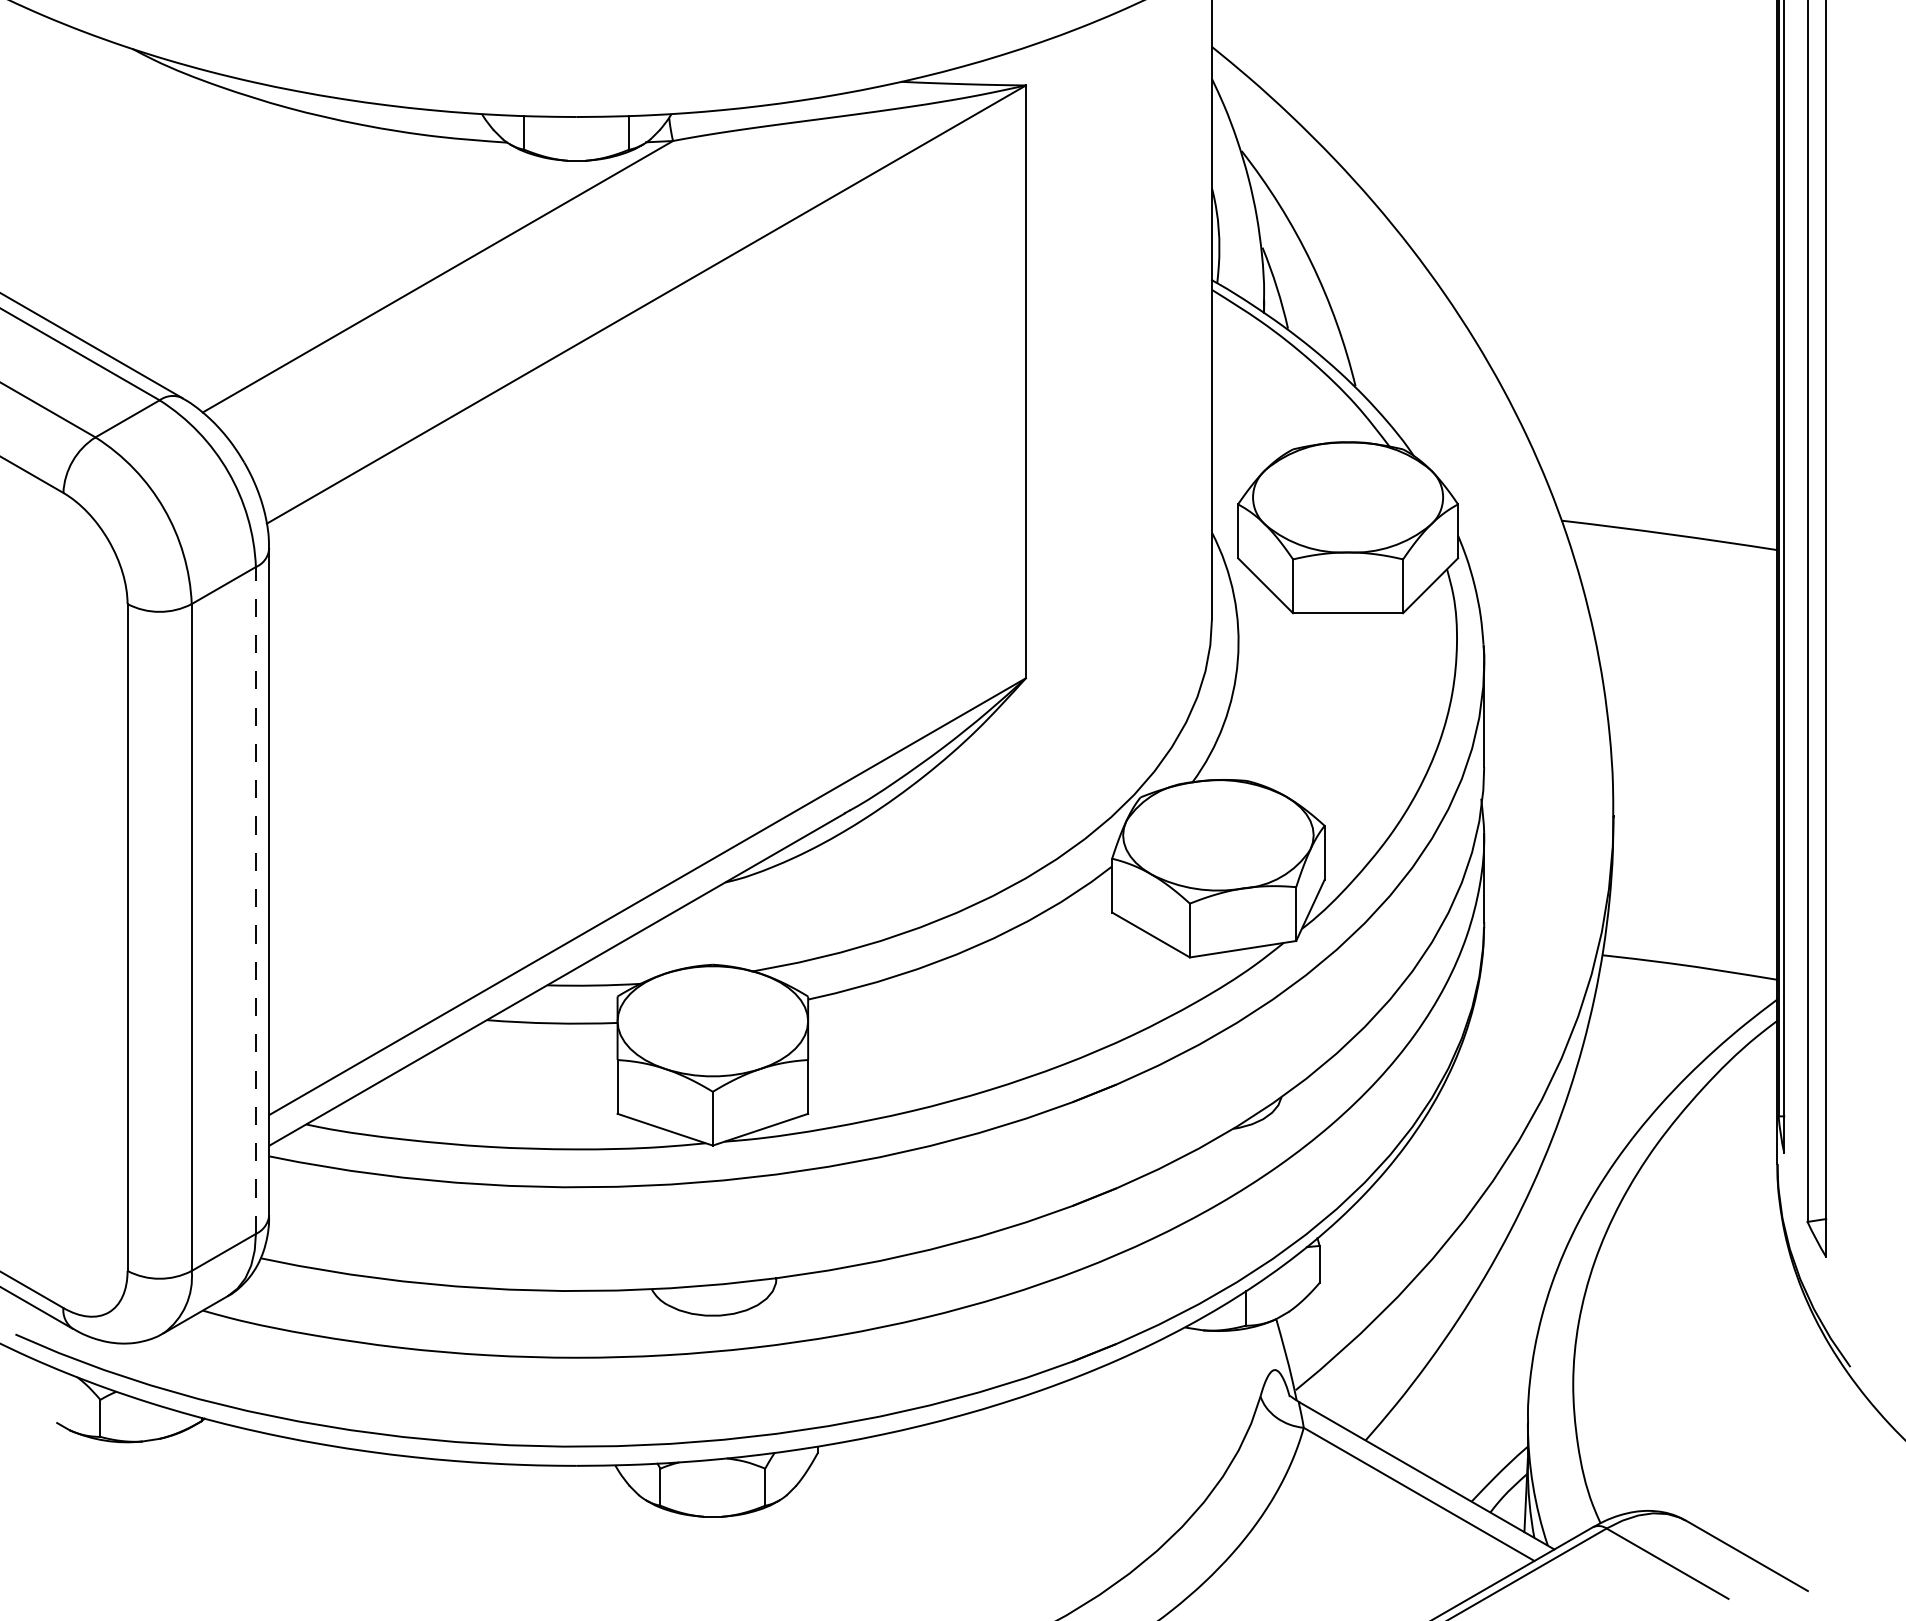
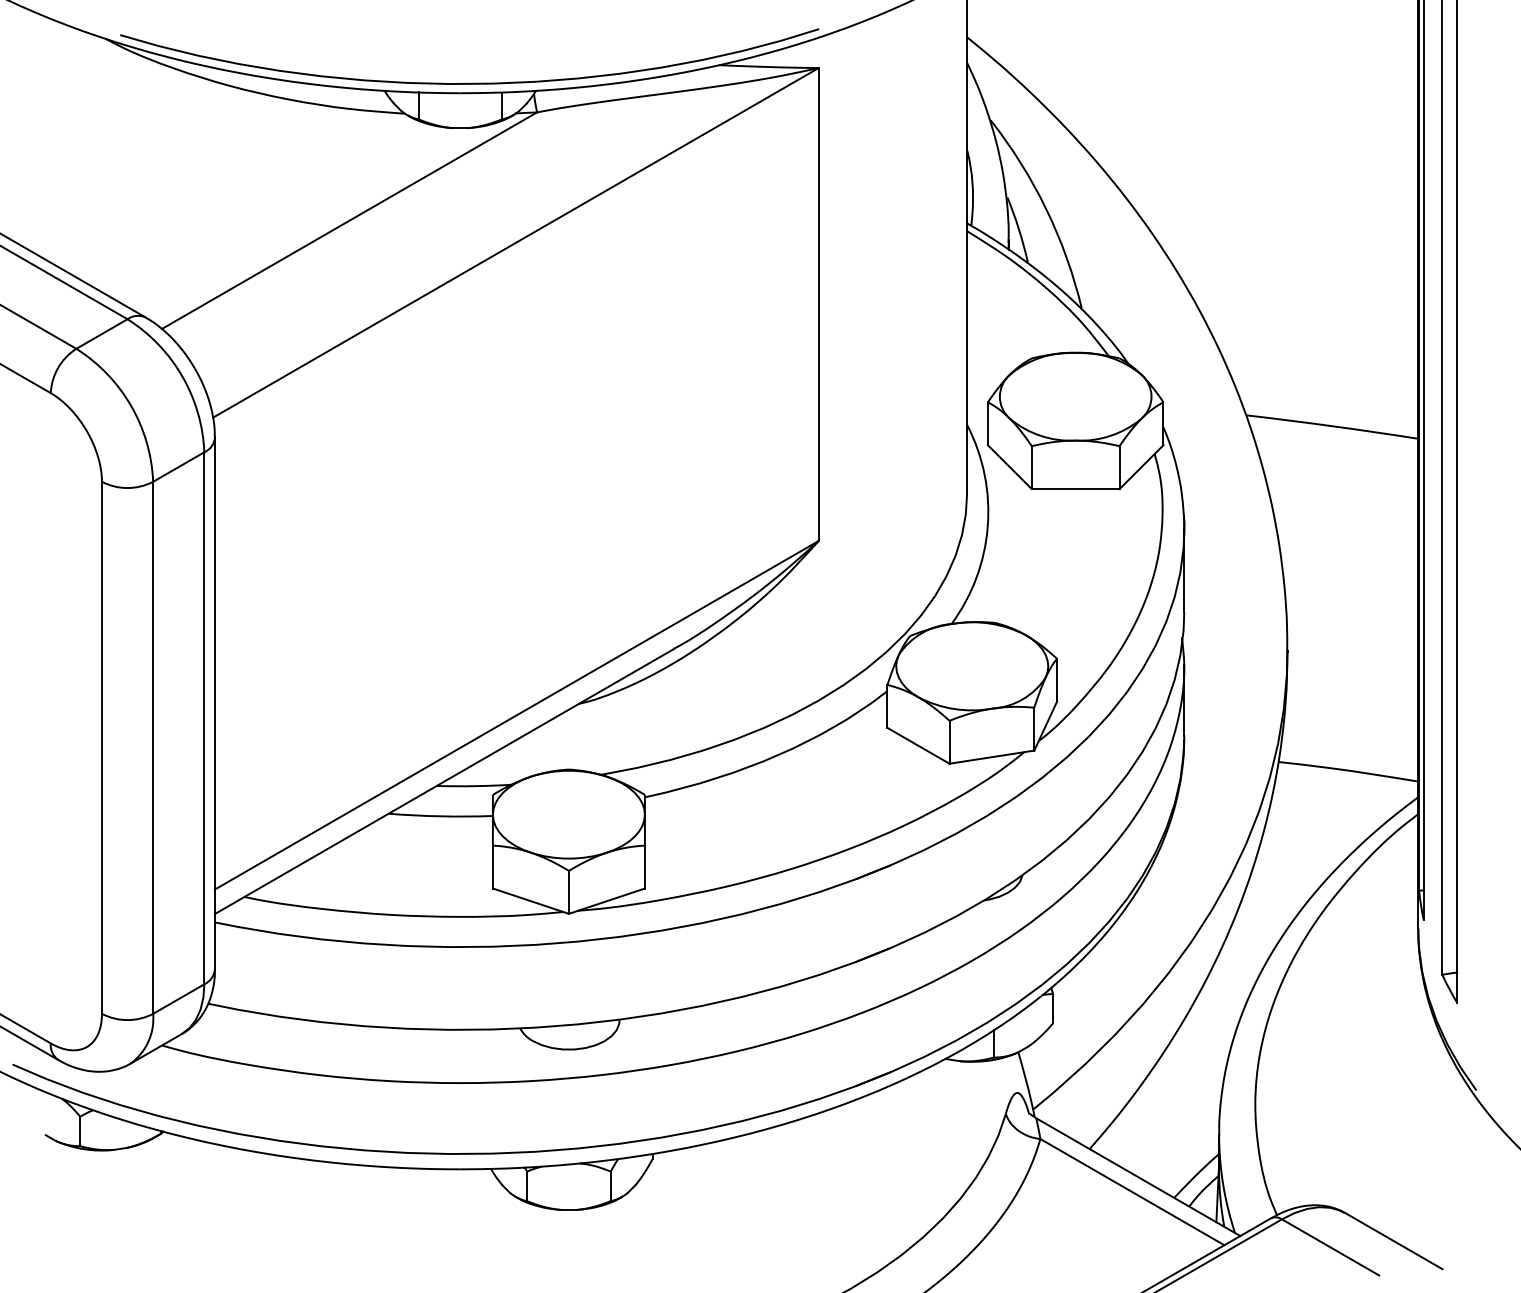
curve: (588, 104) -> (469, 83), added
line: (255, 899) -> (204, 717), dashed -> solid

